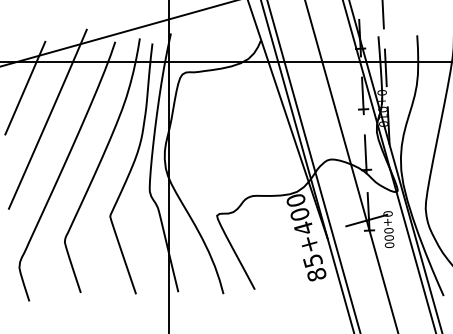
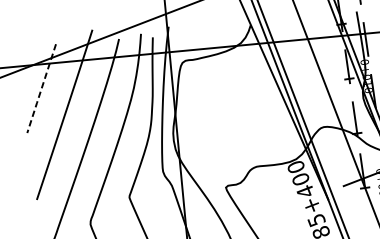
line: (25, 87) -> (41, 88), solid -> dashed

